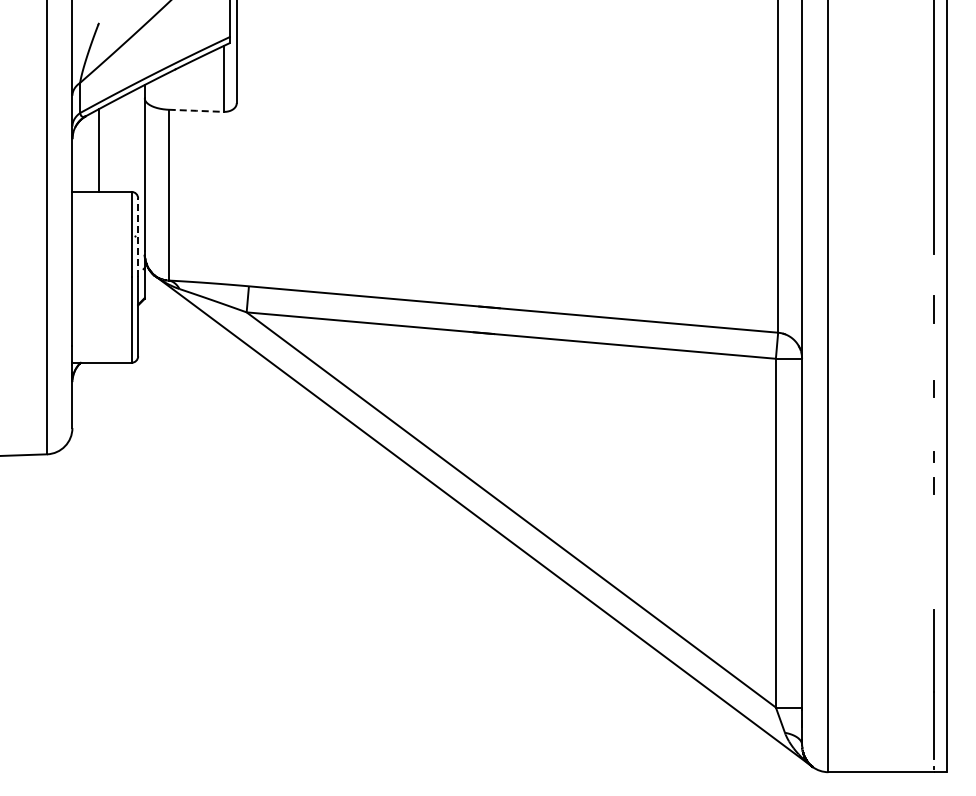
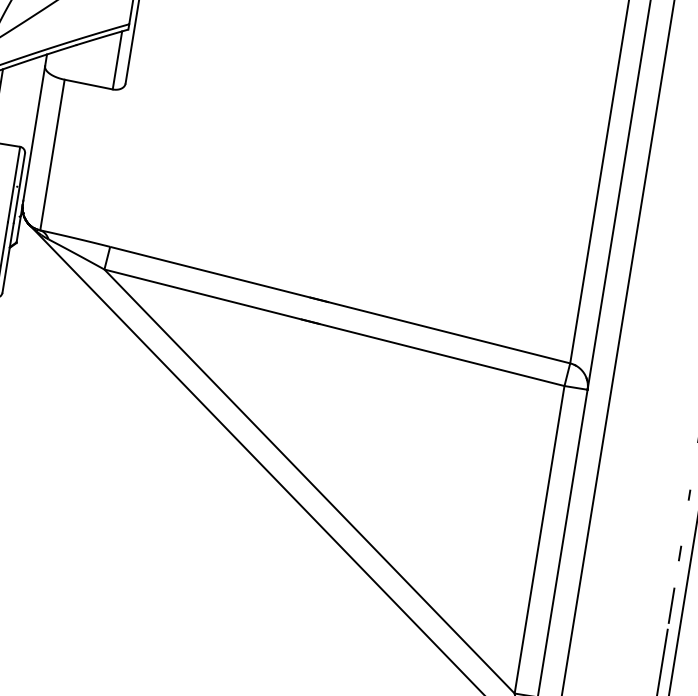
line: (196, 110) -> (89, 84), dashed -> solid
line: (138, 237) -> (19, 188), dashed -> solid
line: (933, 485) -> (680, 552), moved
line: (933, 581) -> (671, 604), added

